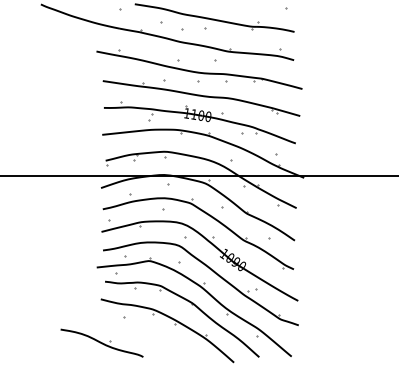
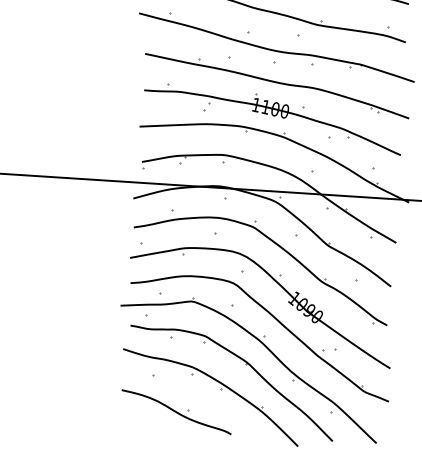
part: (101, 342) -> (175, 411), moved

